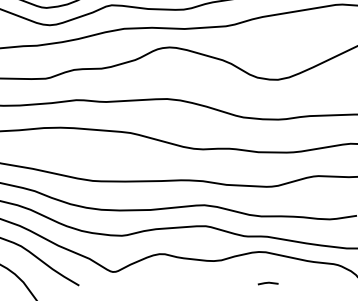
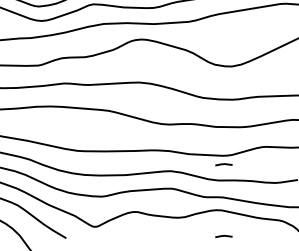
line: (267, 197) -> (223, 164), added

